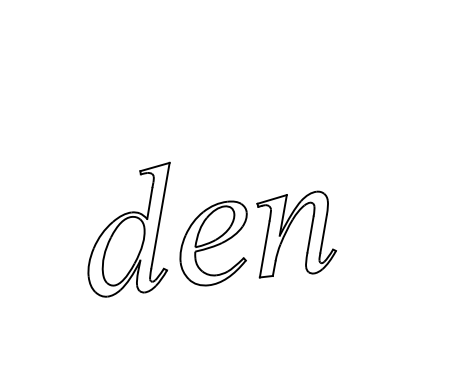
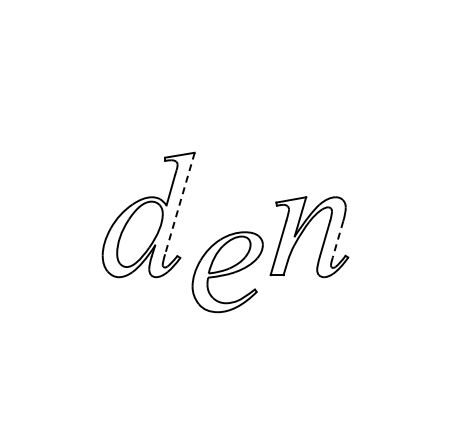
line: (160, 215) -> (179, 203), solid -> dashed
line: (324, 233) -> (338, 239), solid -> dashed
part: (214, 244) -> (227, 272), moved

